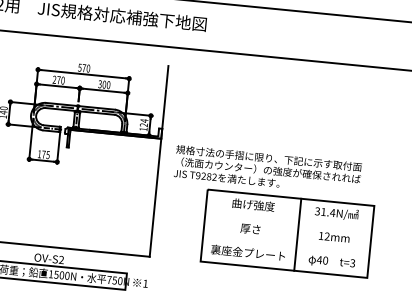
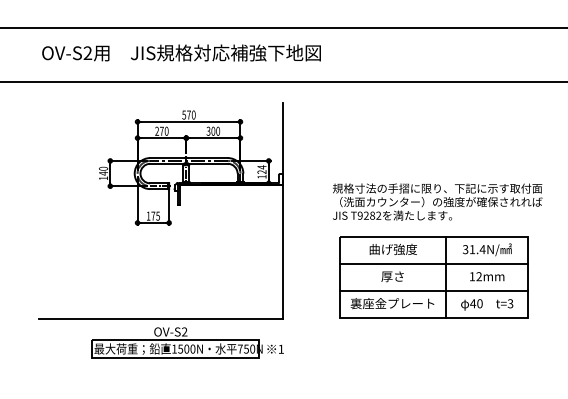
text: (267, 169) -> (437, 201), moved
line: (288, 221) -> (434, 264), added
line: (286, 245) -> (434, 291), added

